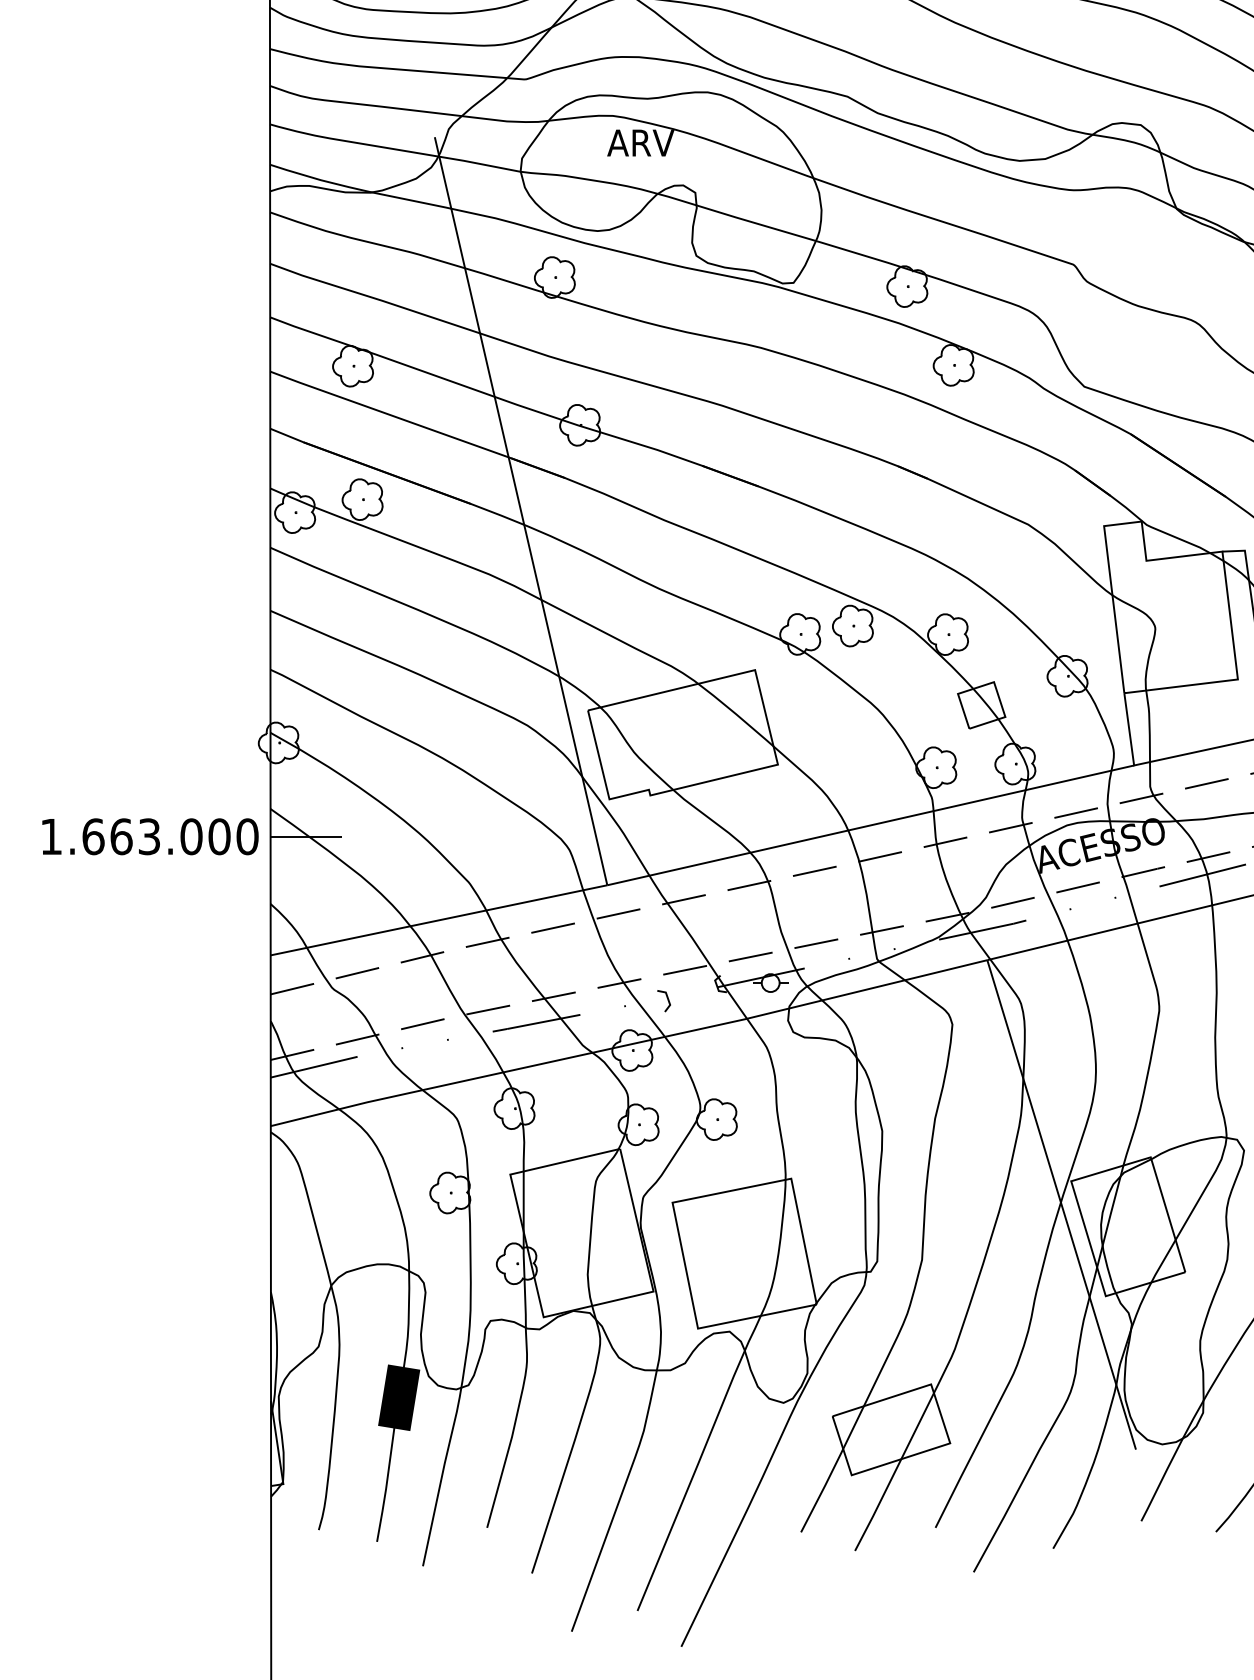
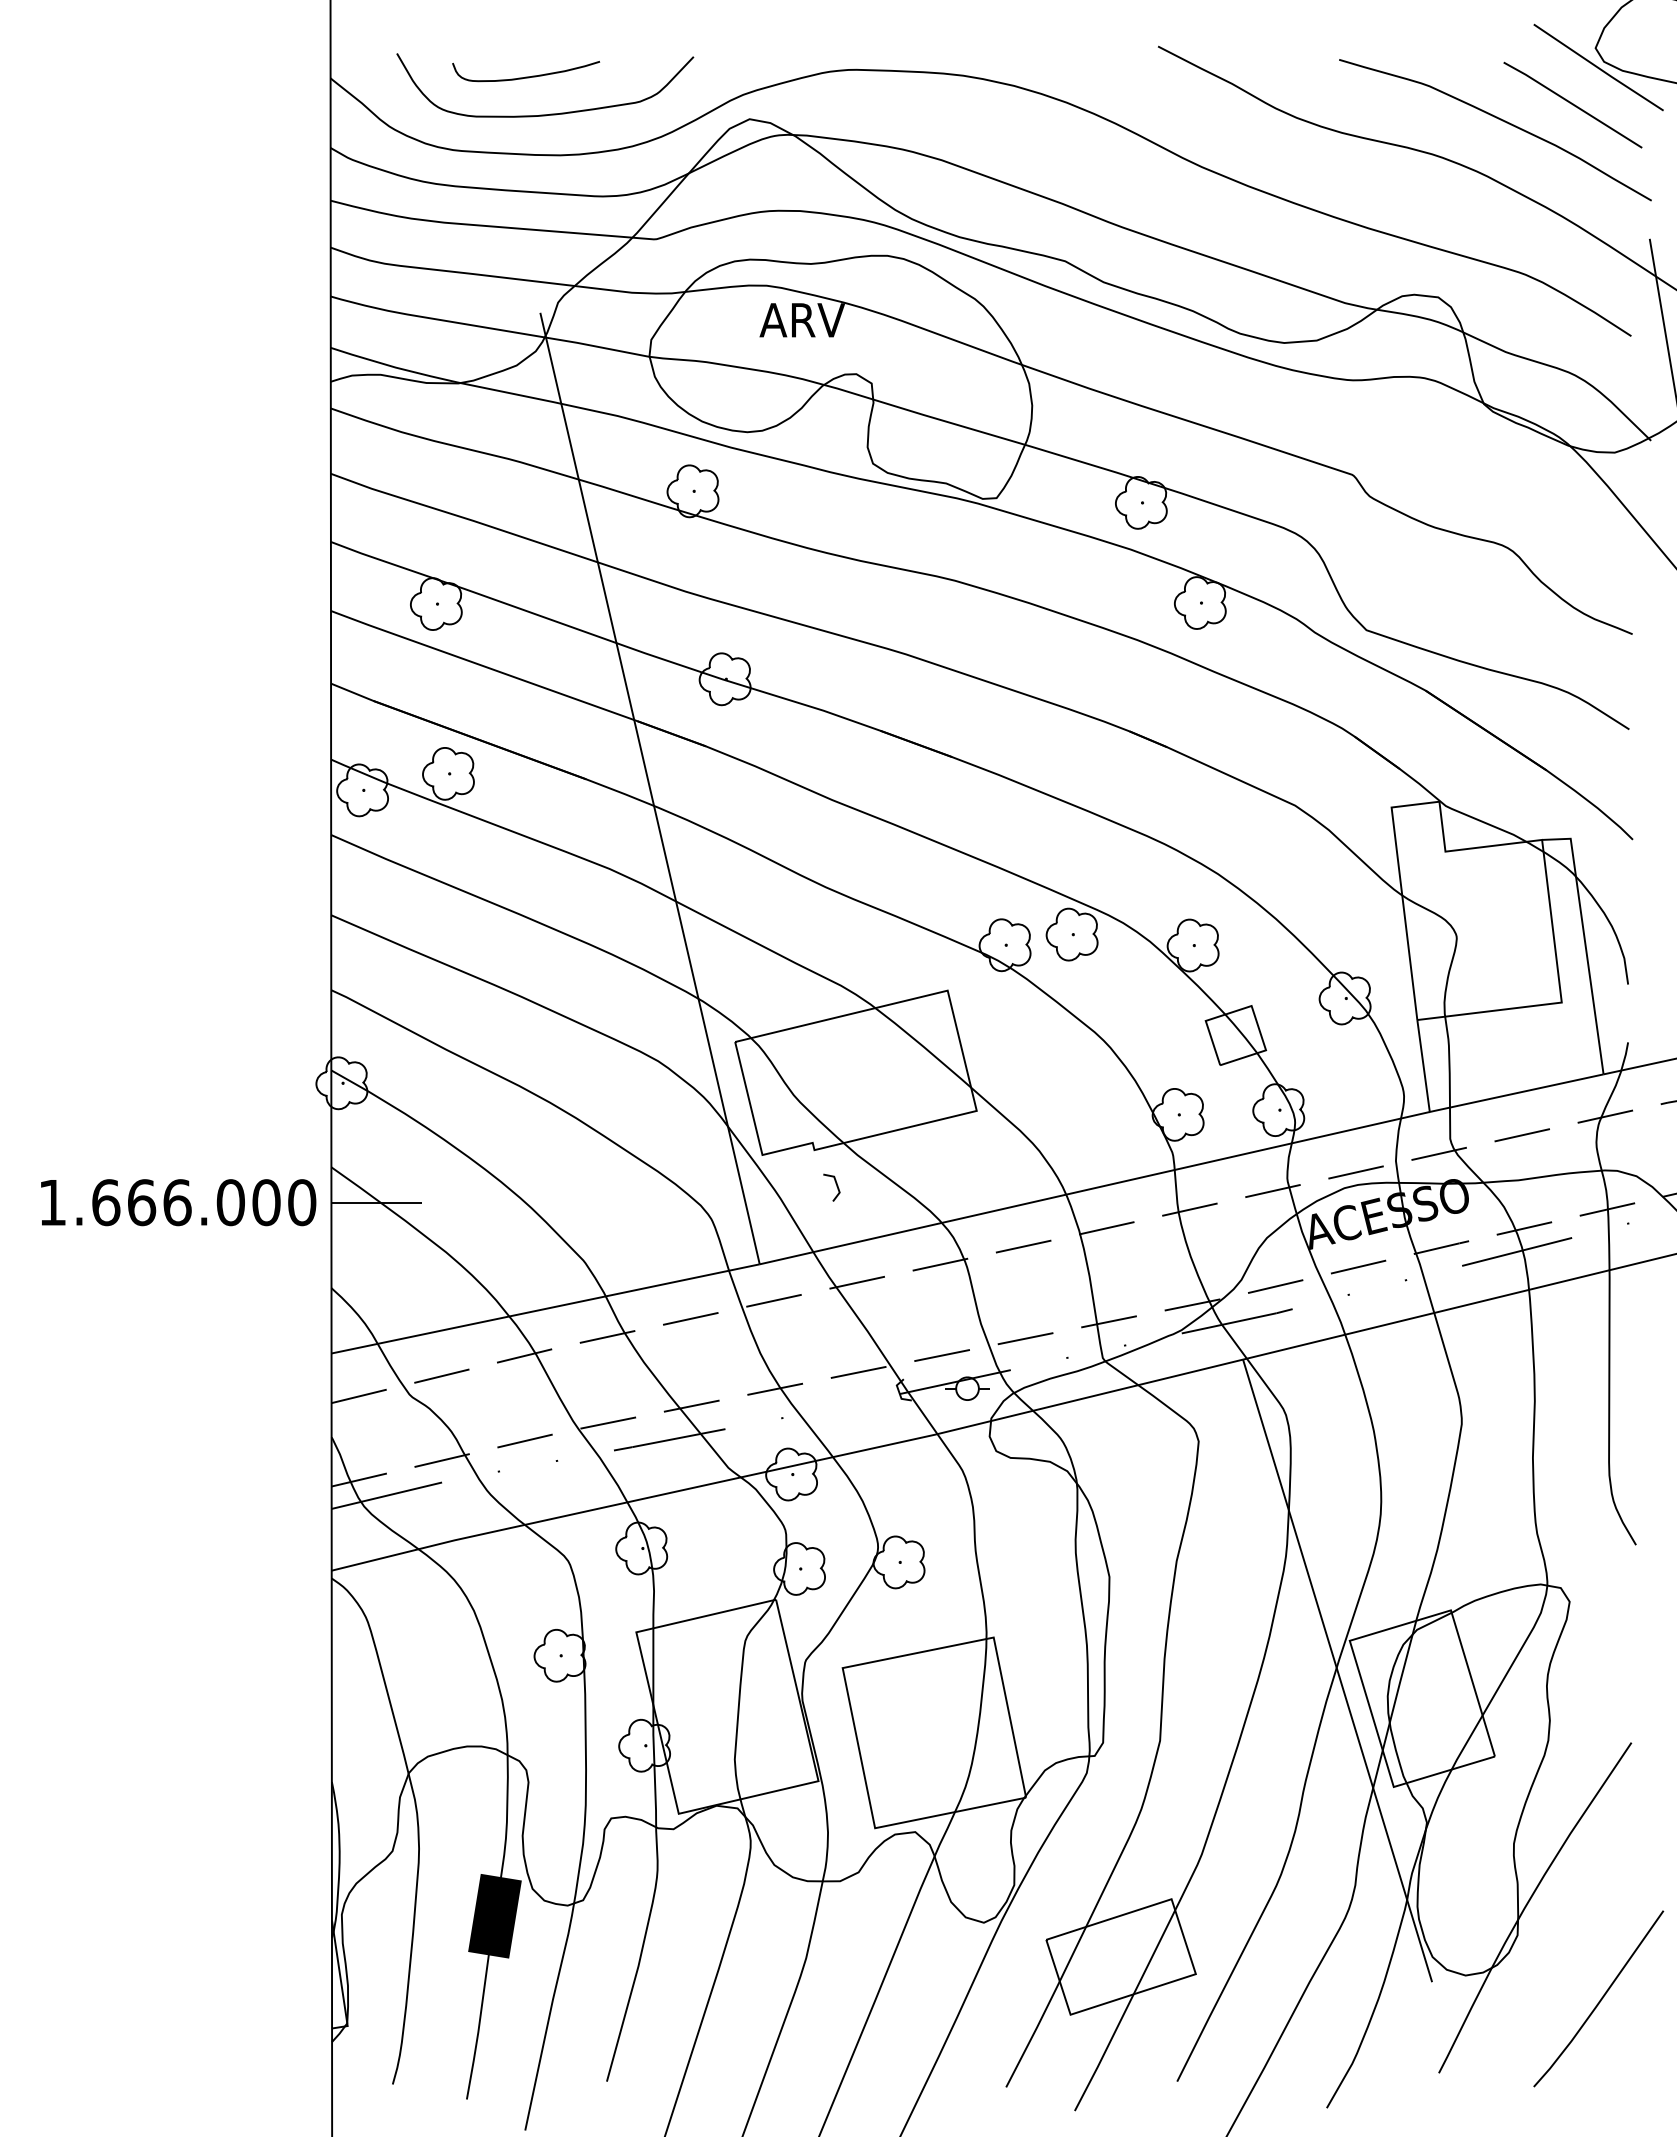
text: (149, 836) -> (177, 1202), 1.663.000 -> 1.666.000
line: (667, 1000) -> (836, 1186), moved

